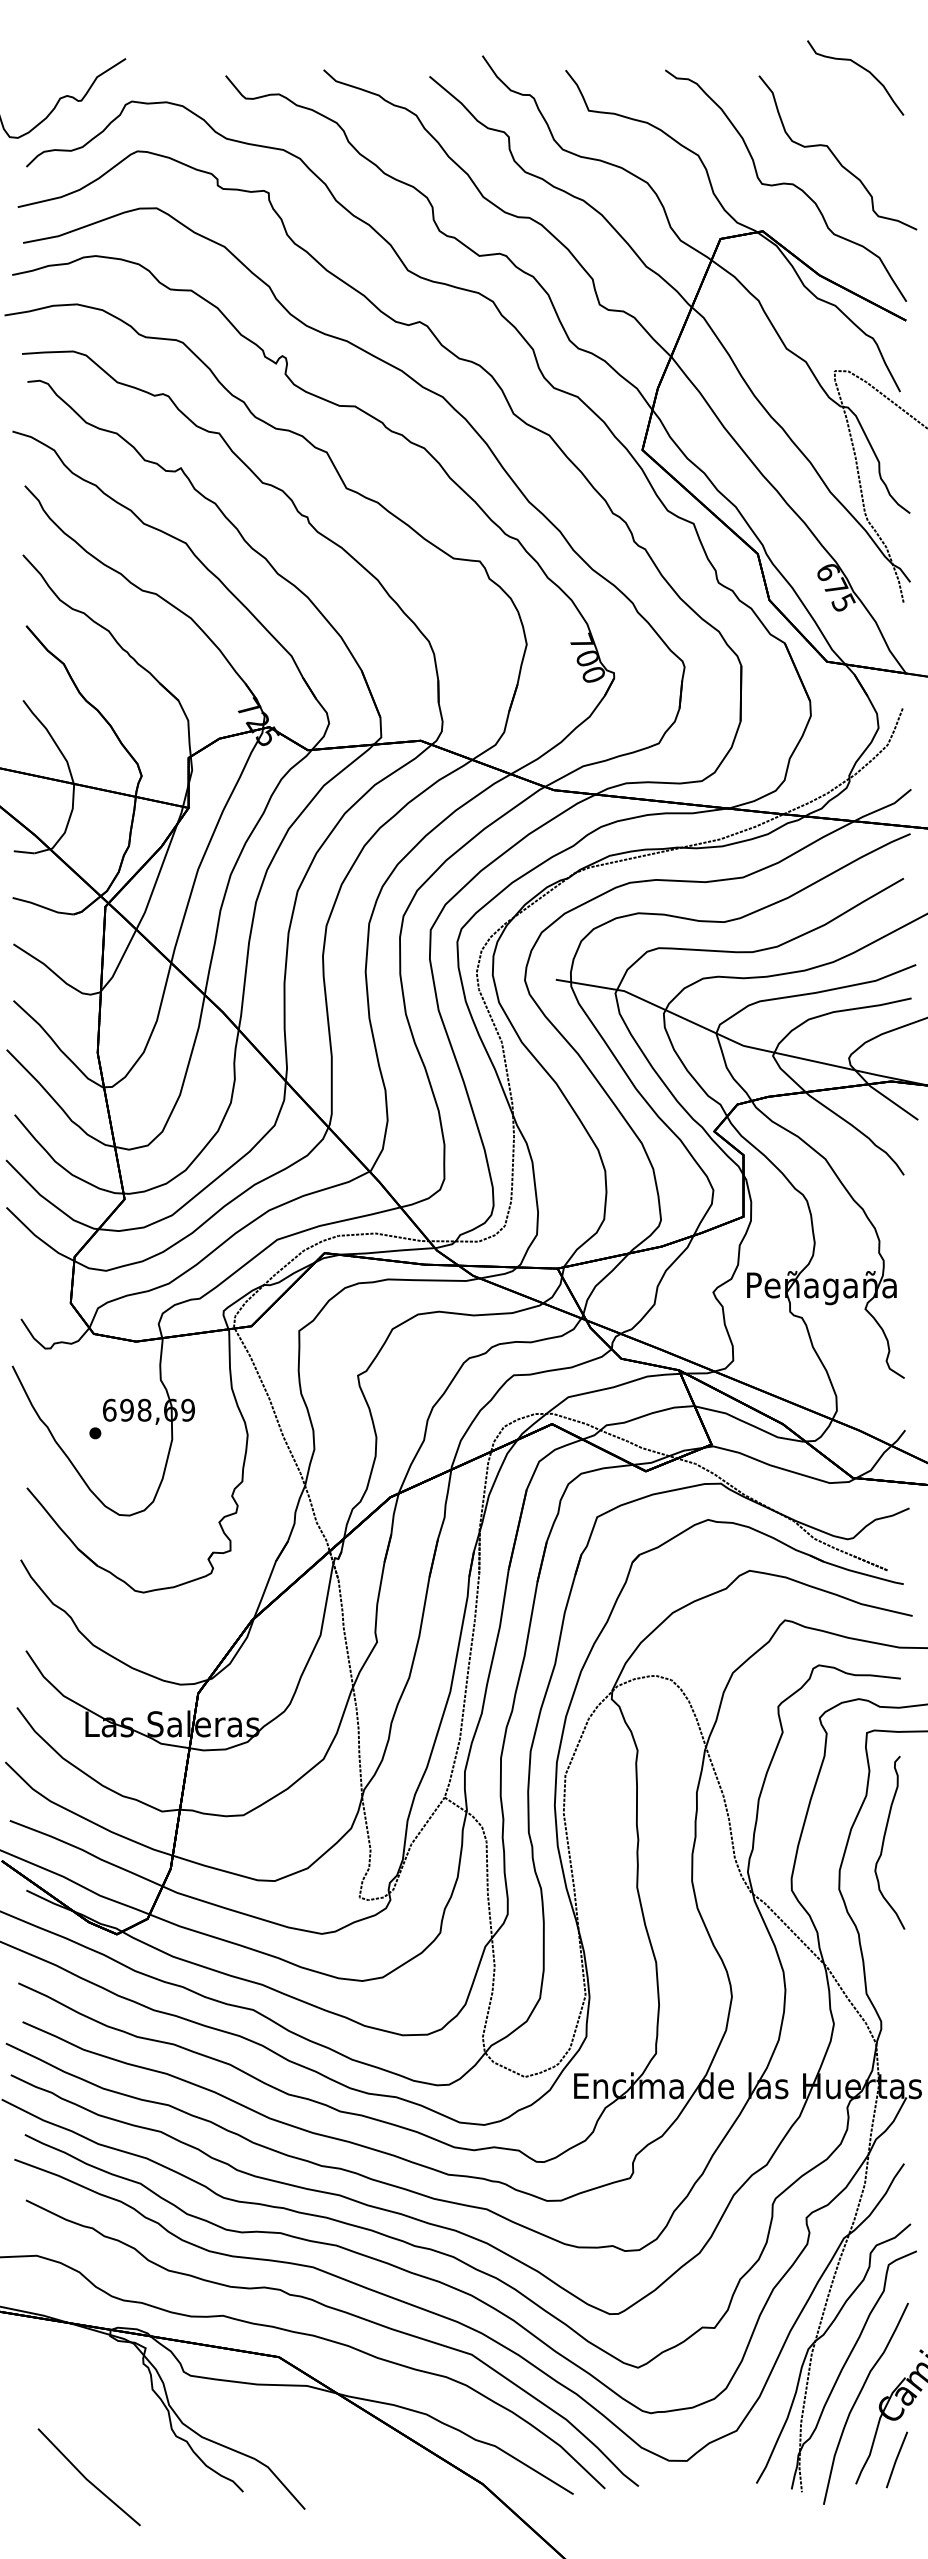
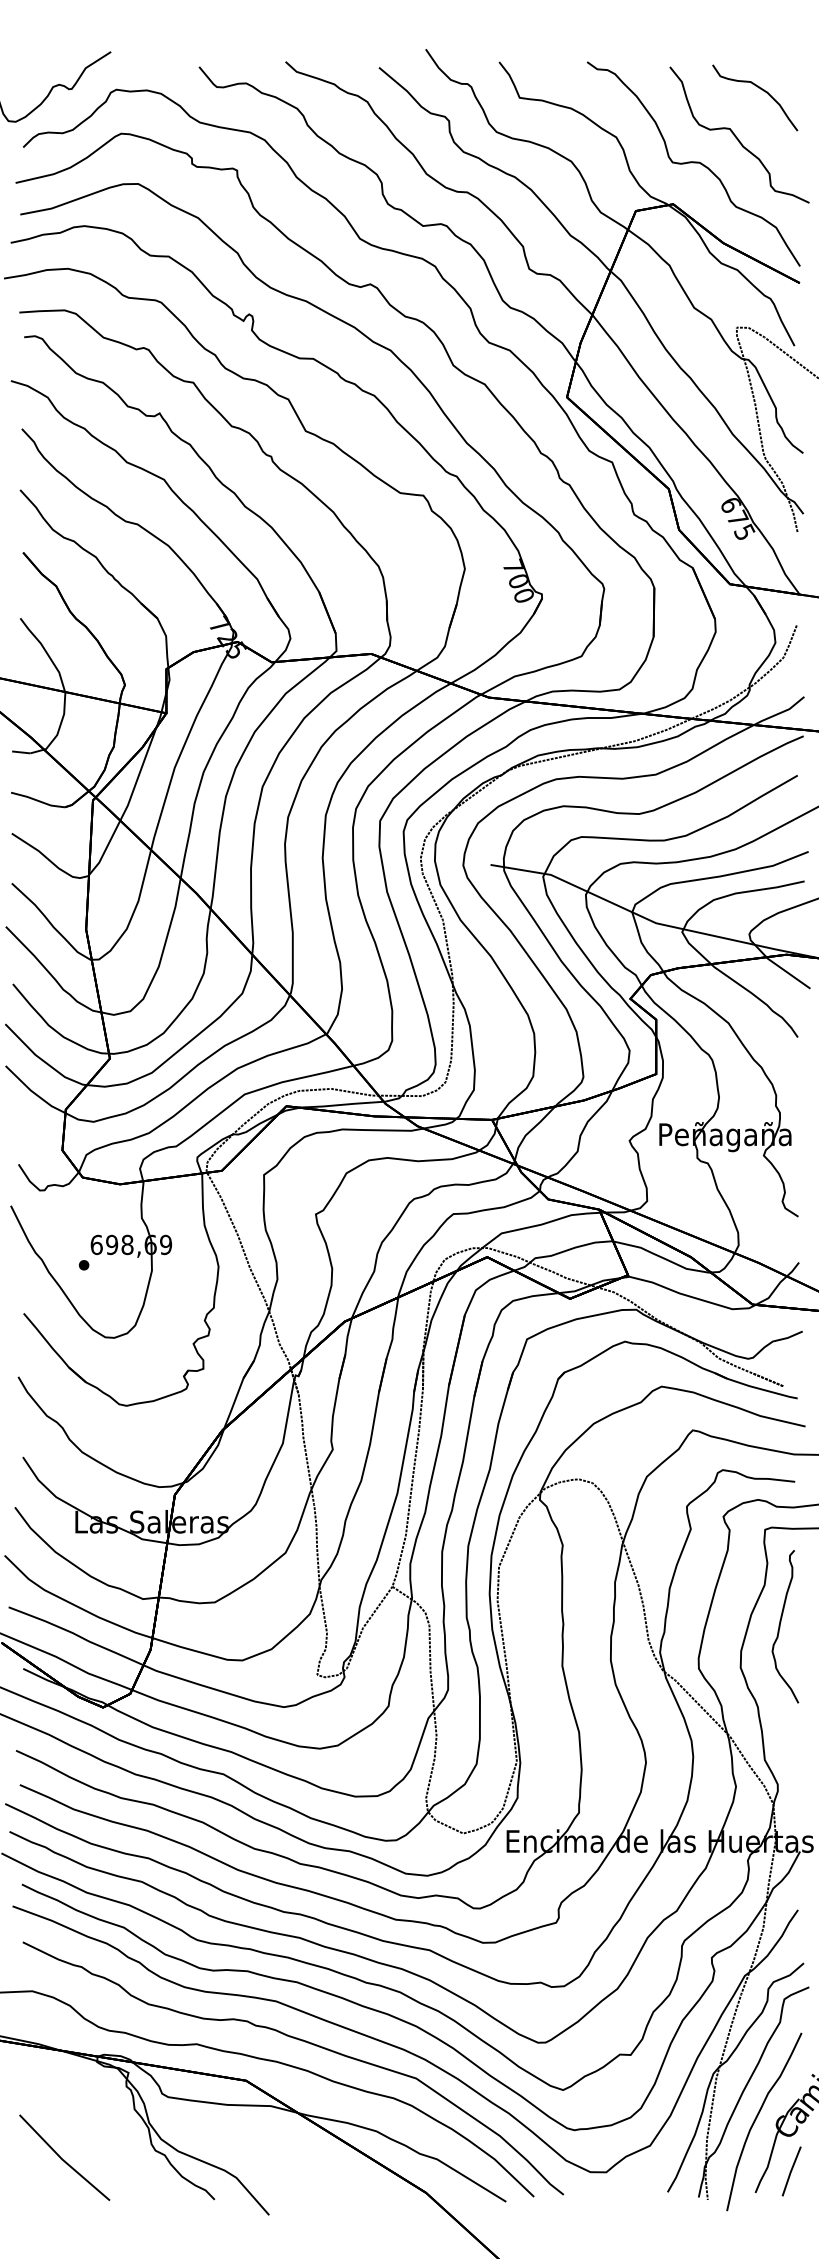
part: (861, 68) -> (760, 89), moved
line: (86, 2478) -> (62, 2158), moved

